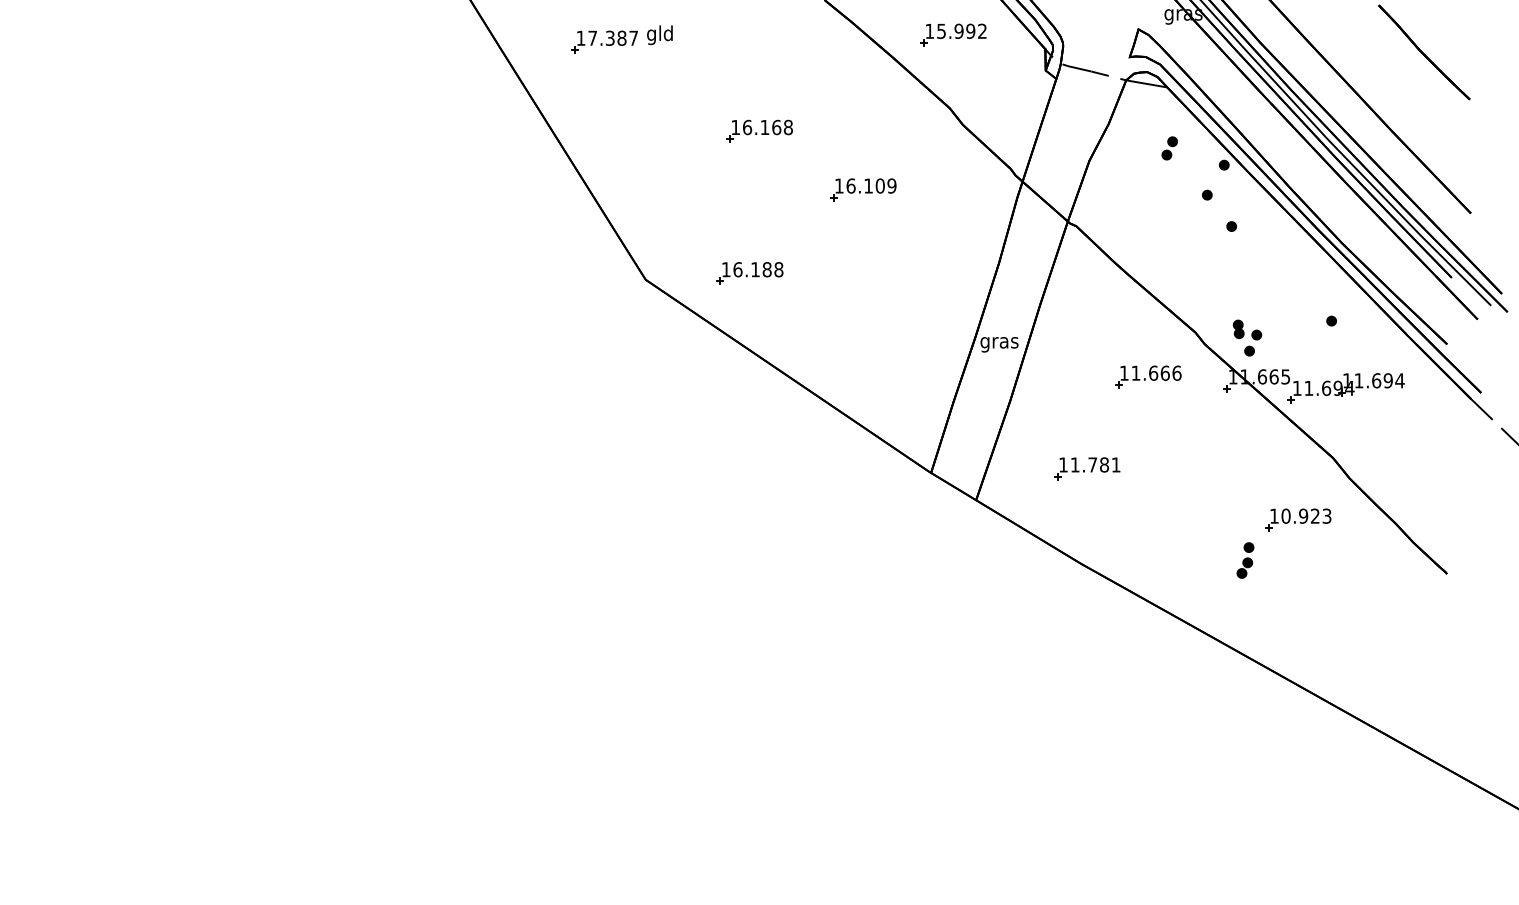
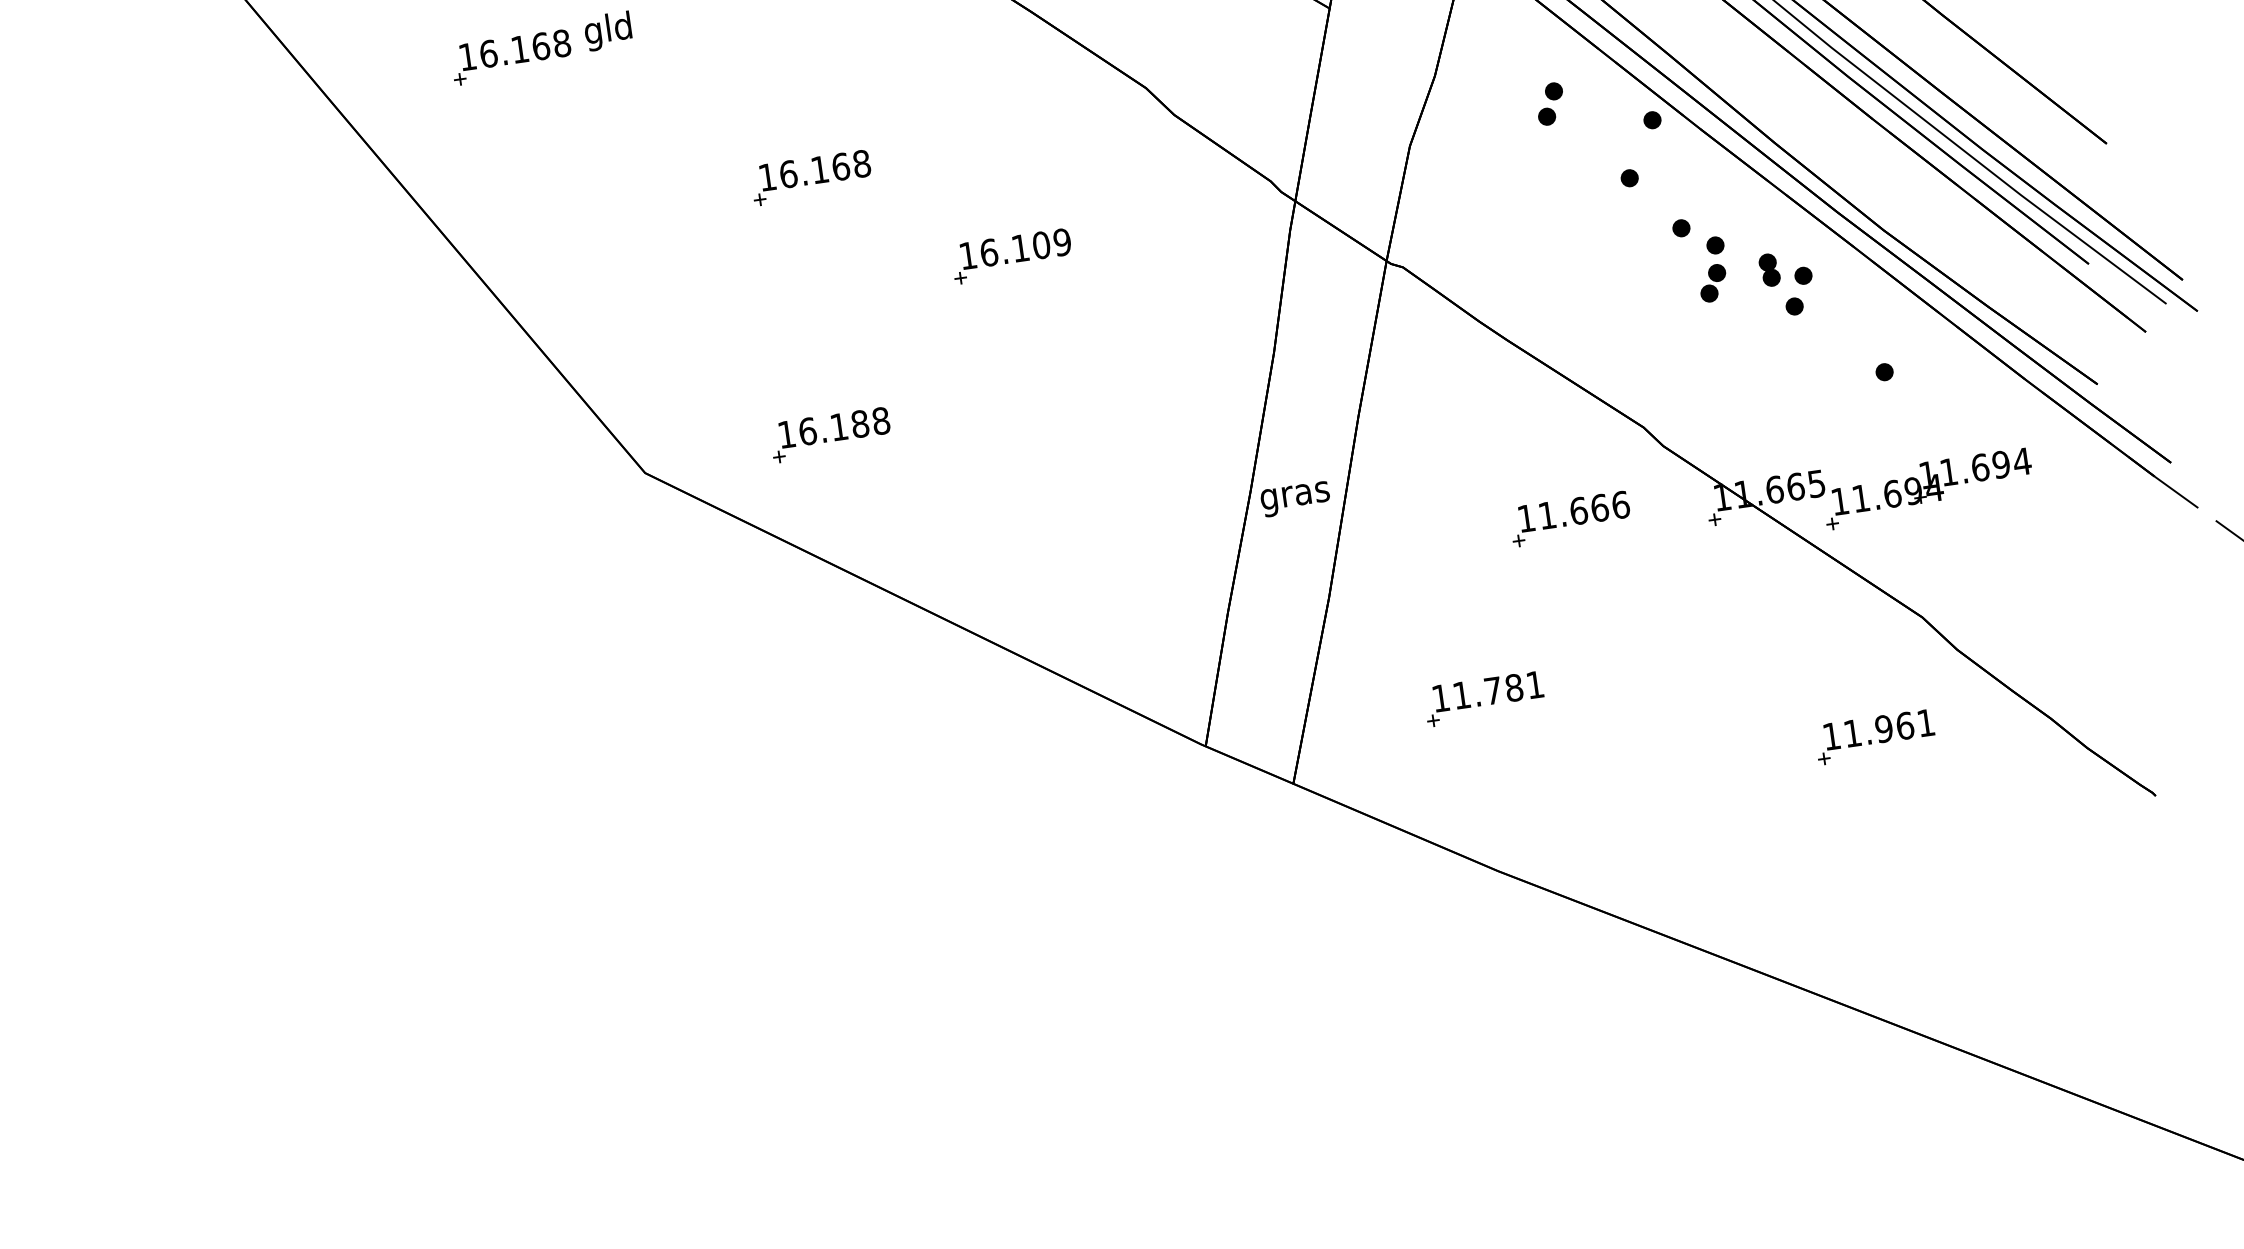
text: (613, 37) -> (525, 47), 17.387 -> 16.168
part: (1247, 337) -> (1787, 282), moved
text: (1306, 515) -> (1889, 726), 10.923 -> 11.961
part: (1245, 560) -> (1712, 269), moved

